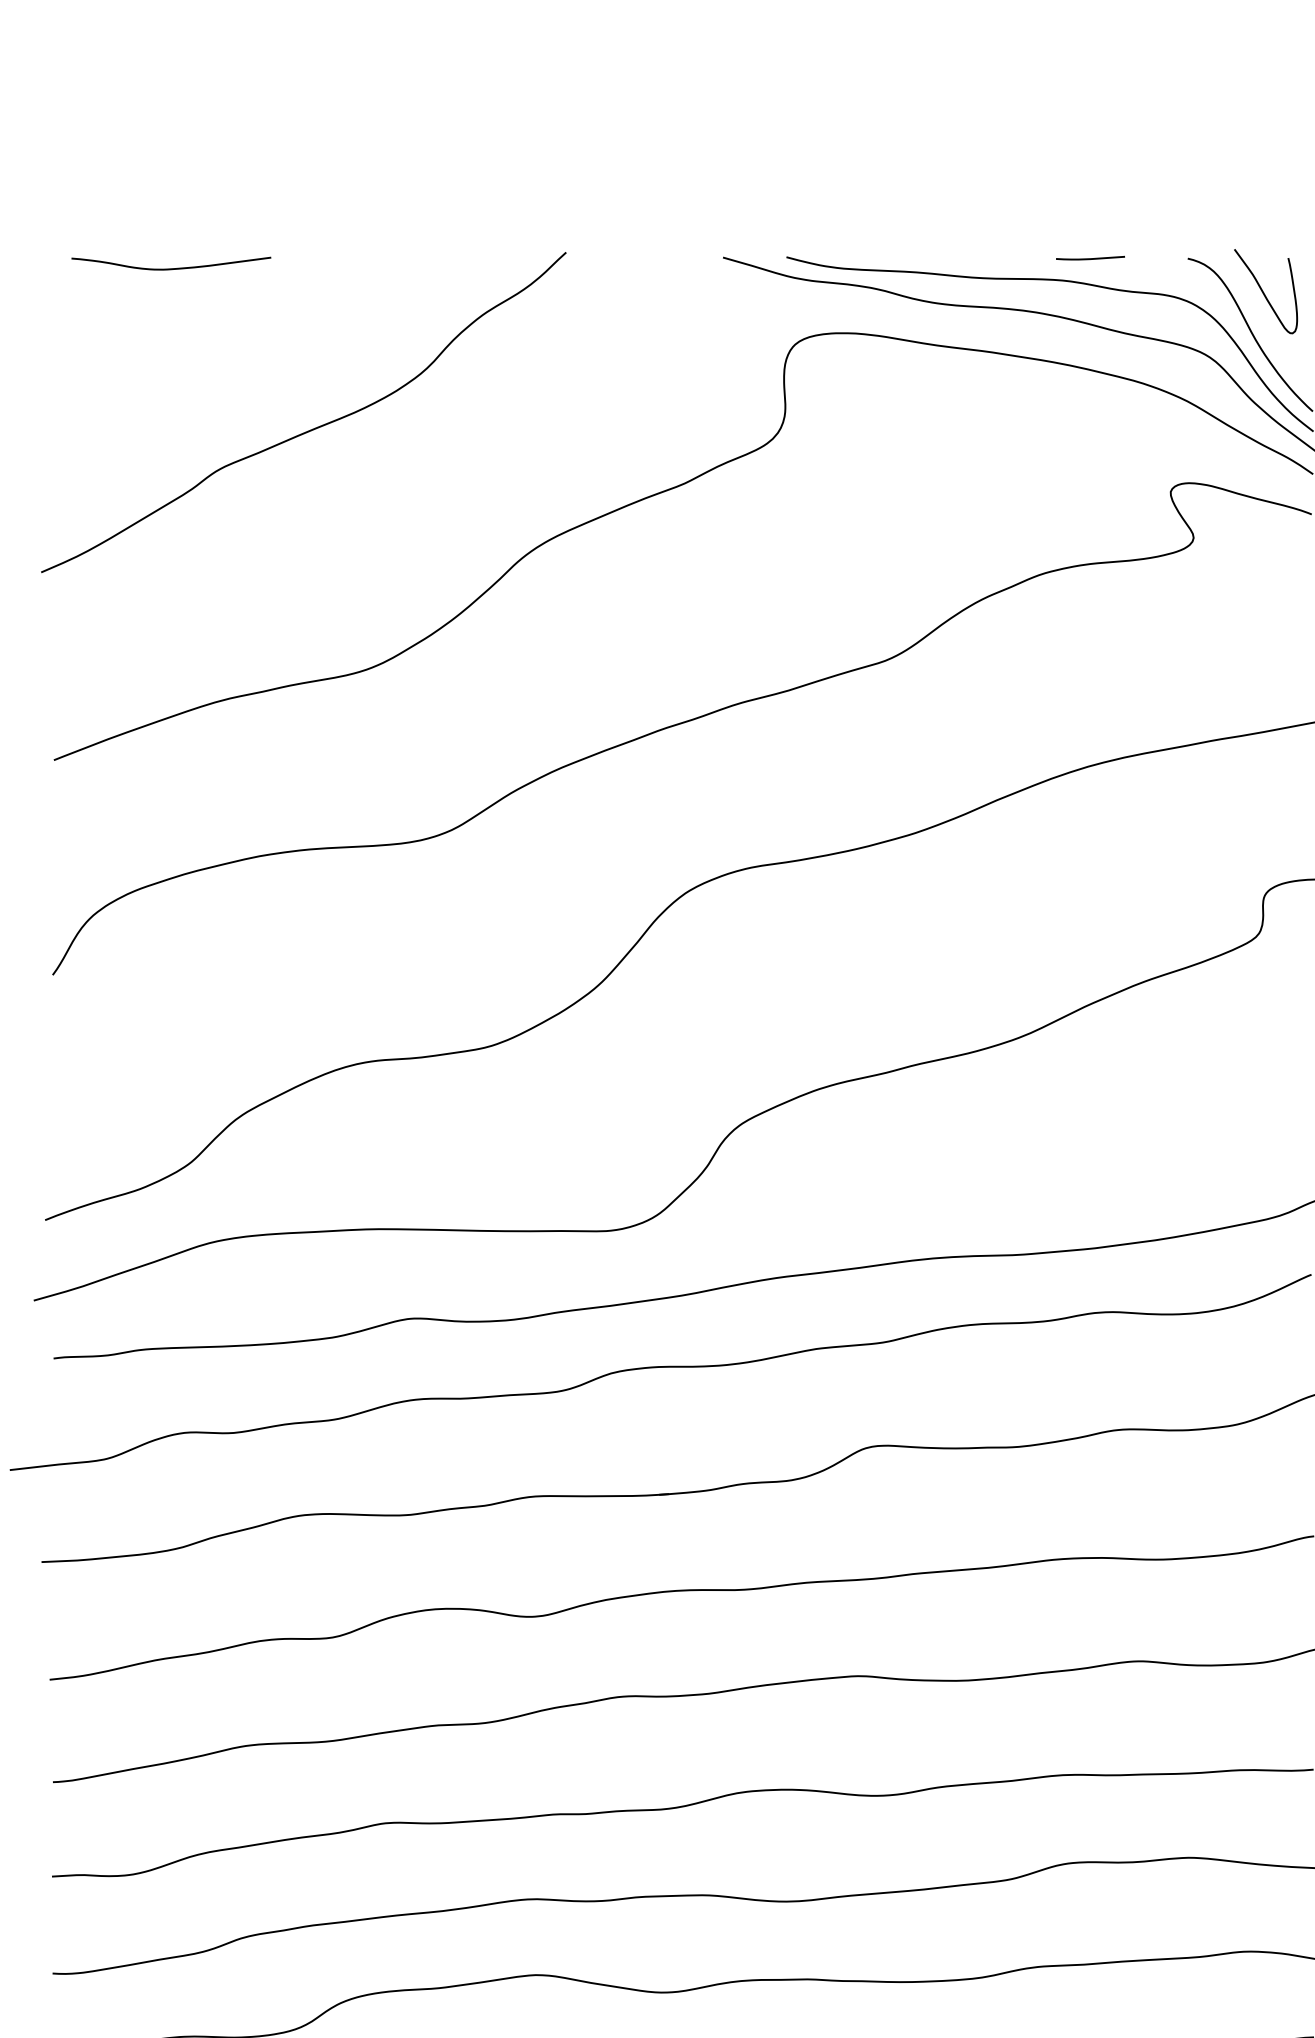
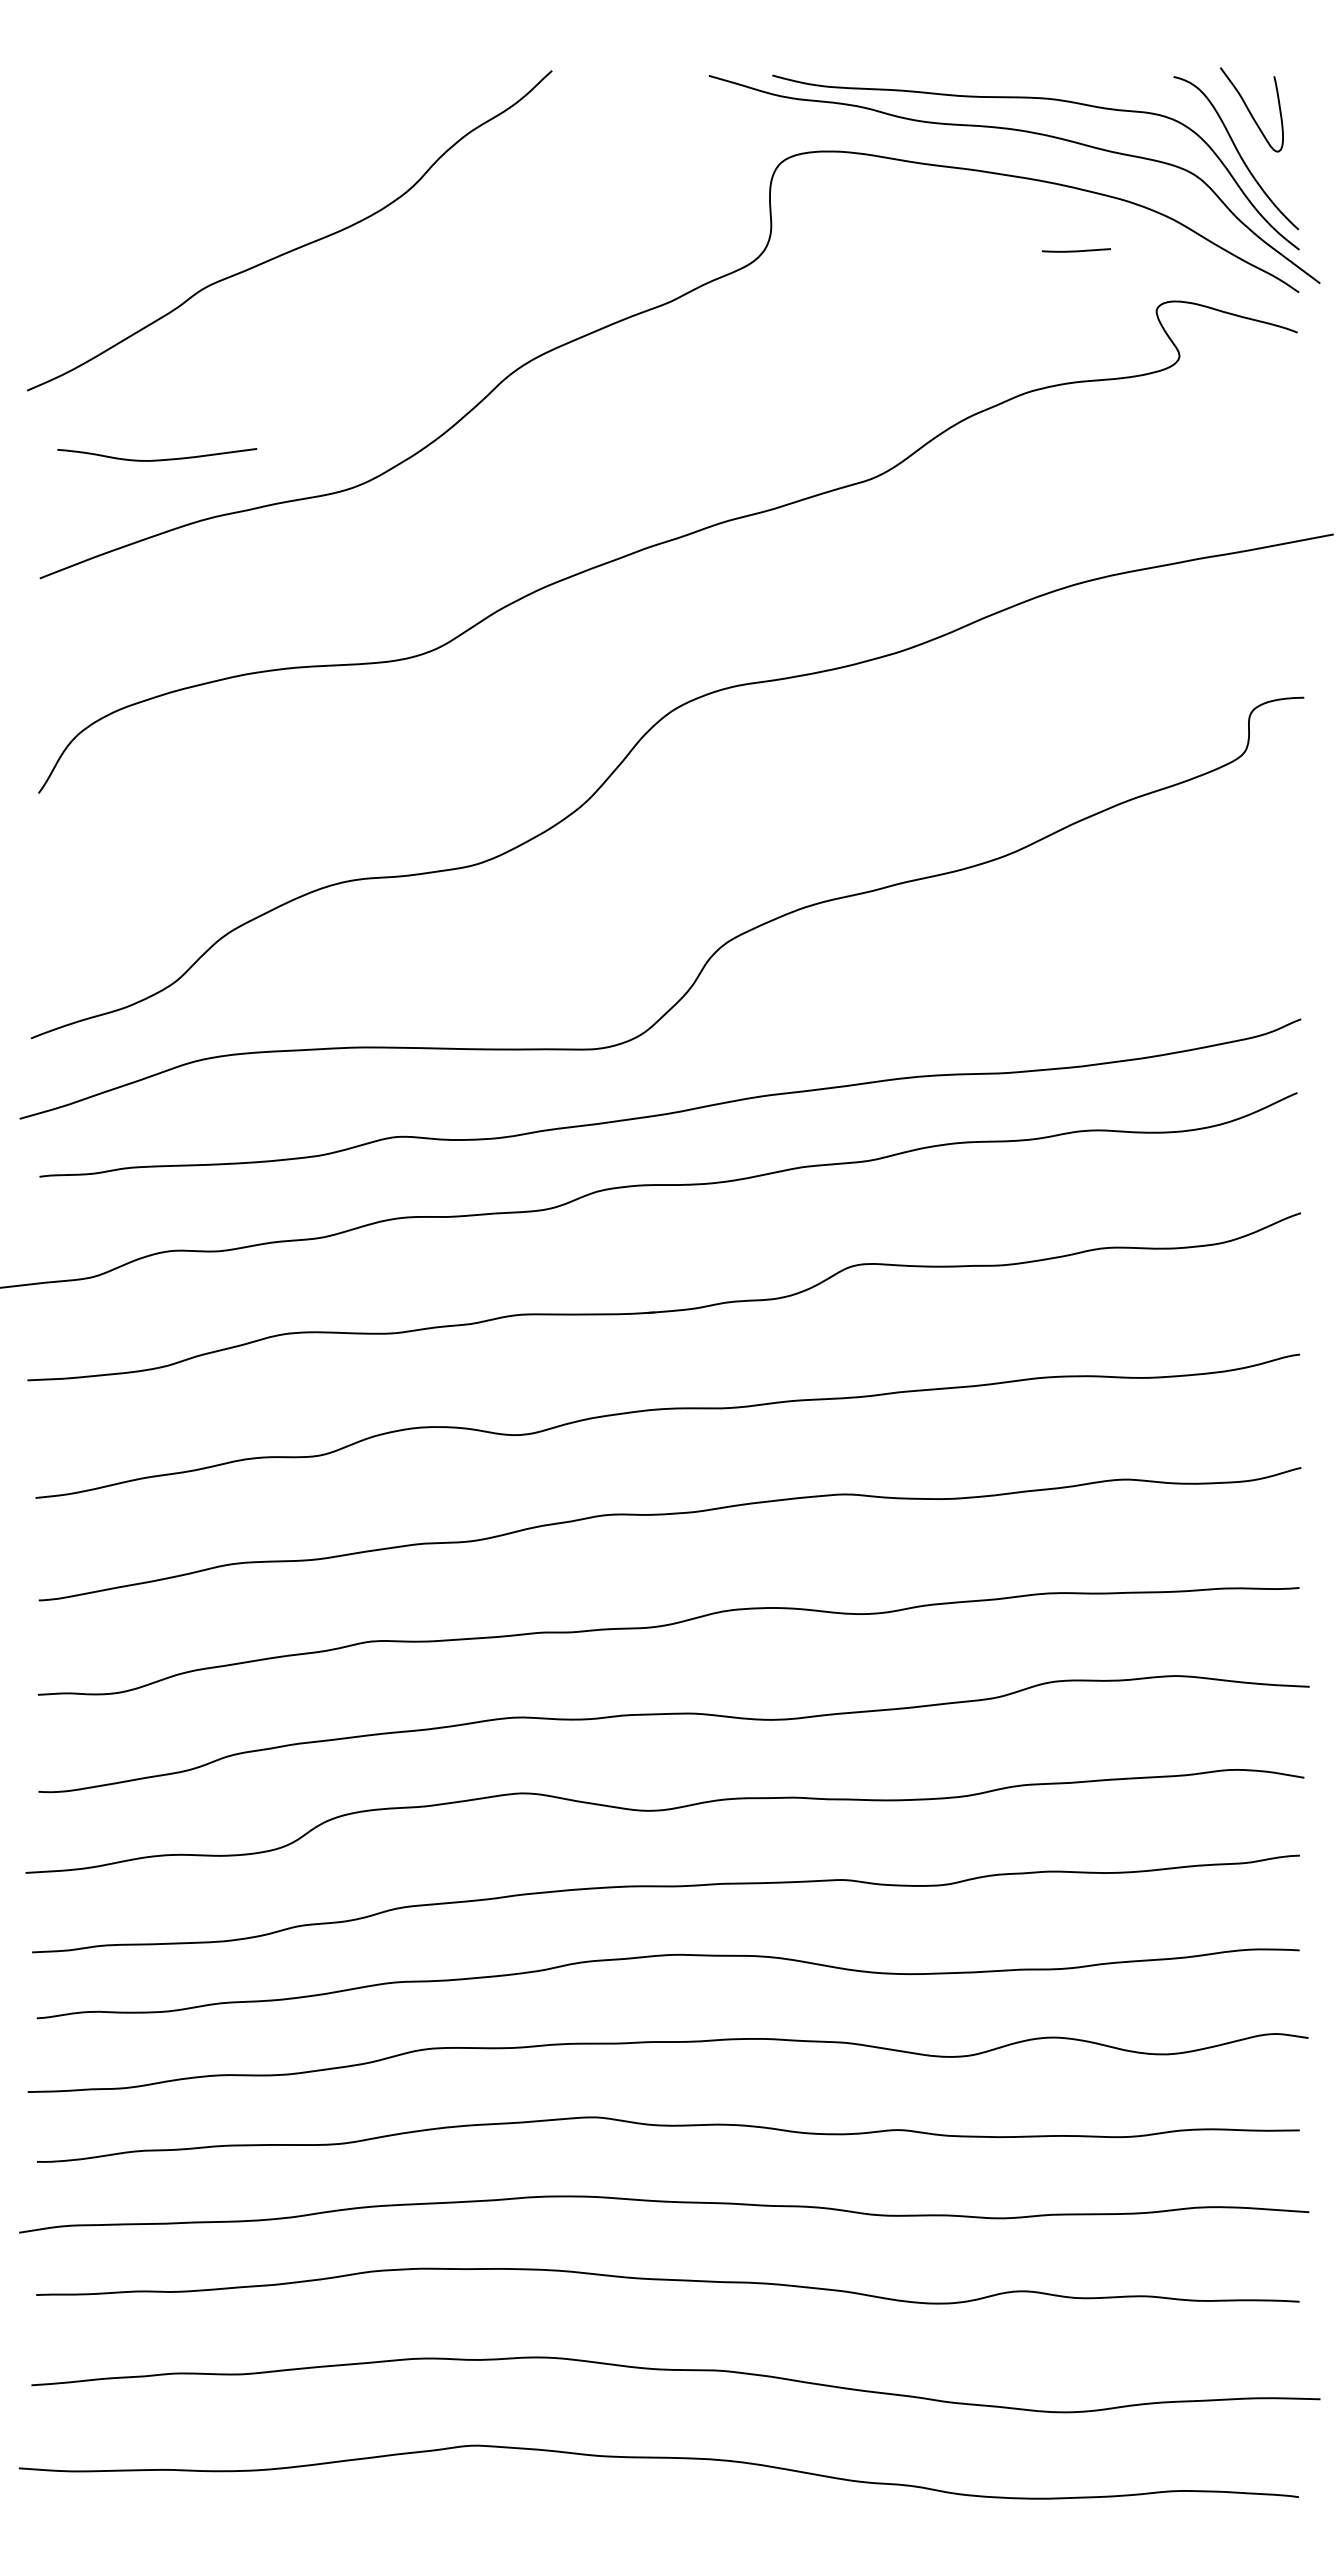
line: (1090, 258) -> (1076, 250), moved
curve: (171, 268) -> (157, 459), moved

